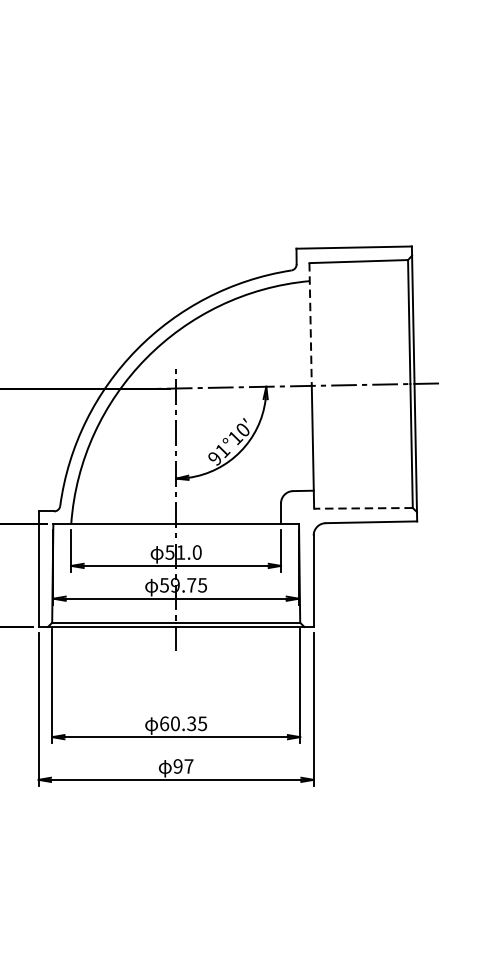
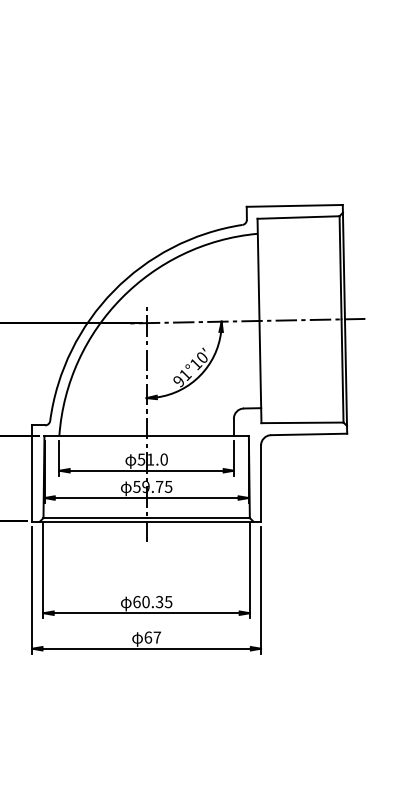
line: (310, 325) -> (258, 270), dashed -> solid
line: (363, 507) -> (302, 422), dashed -> solid
text: (178, 766) -> (148, 637), 97 -> 67

